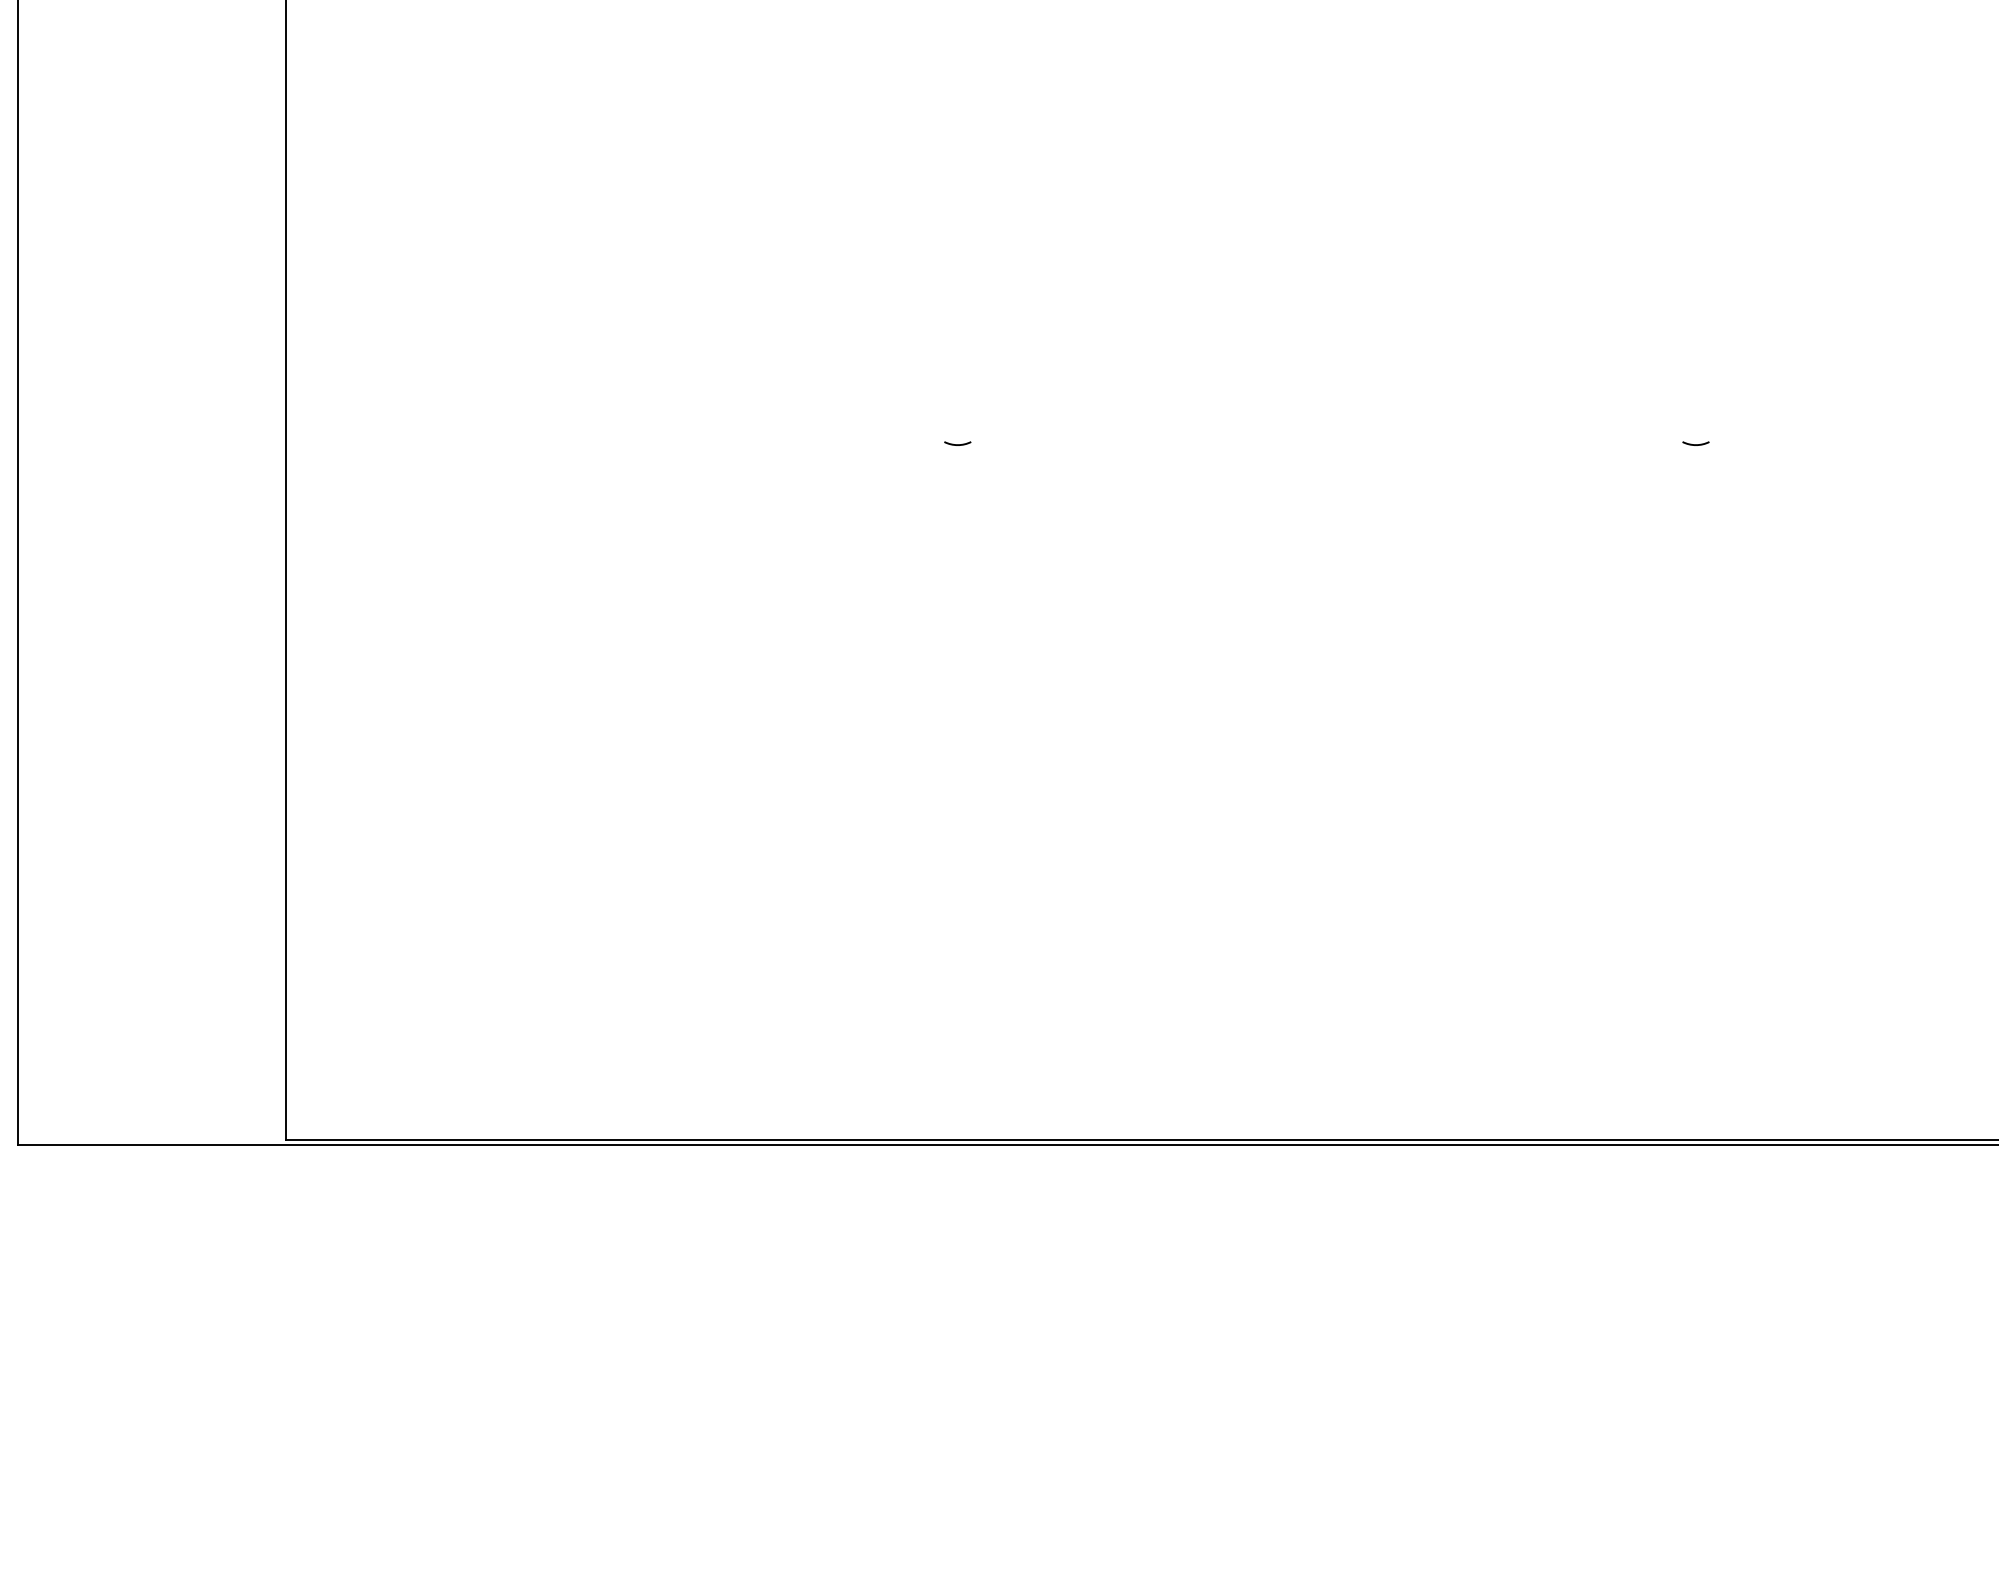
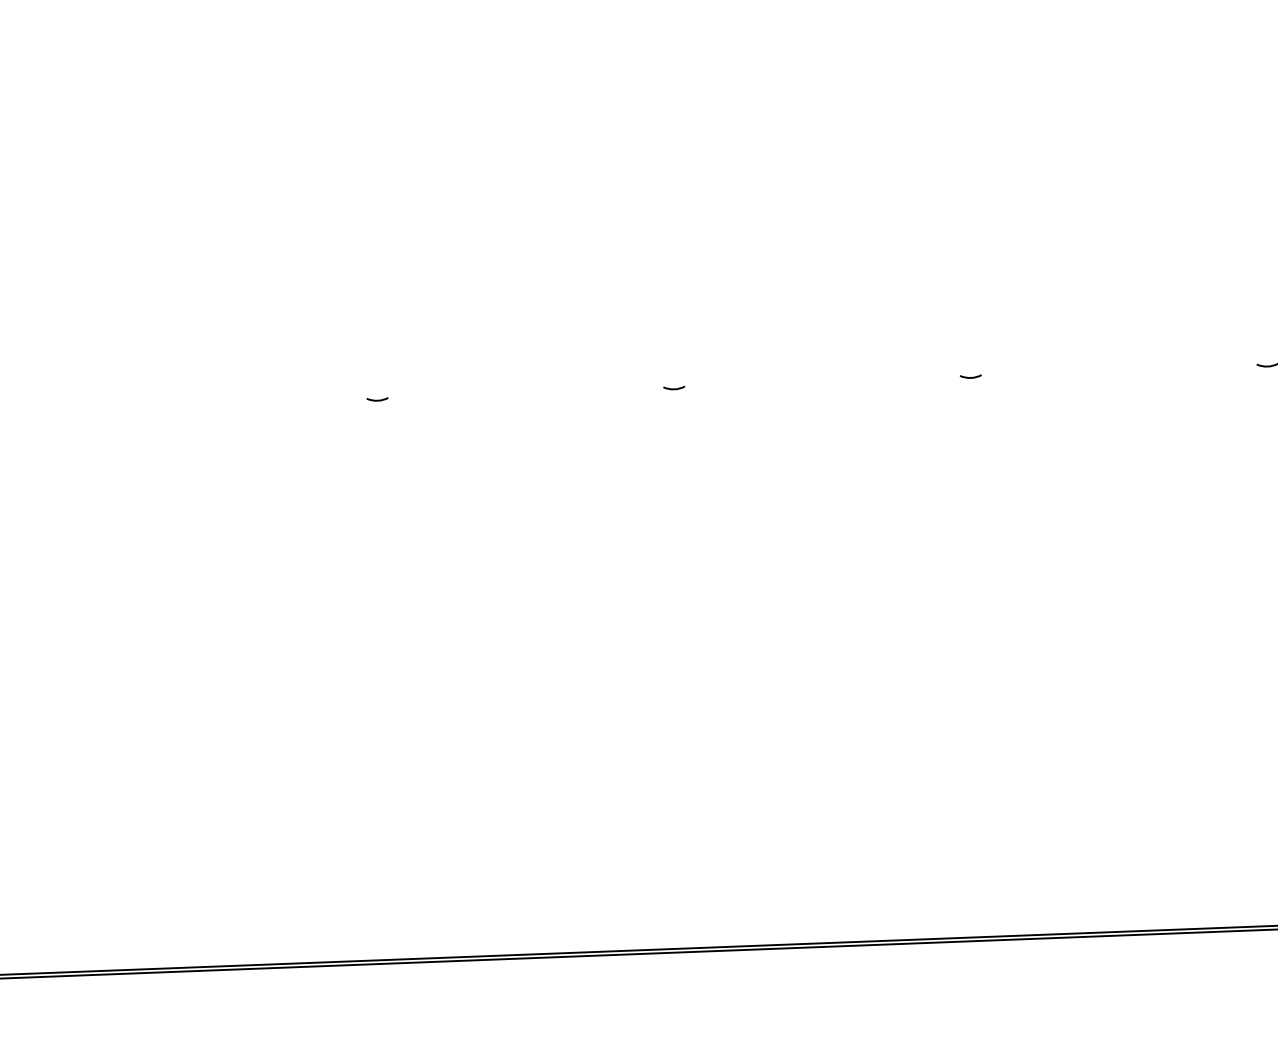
arc: (1326, 444) -> (673, 388), added

